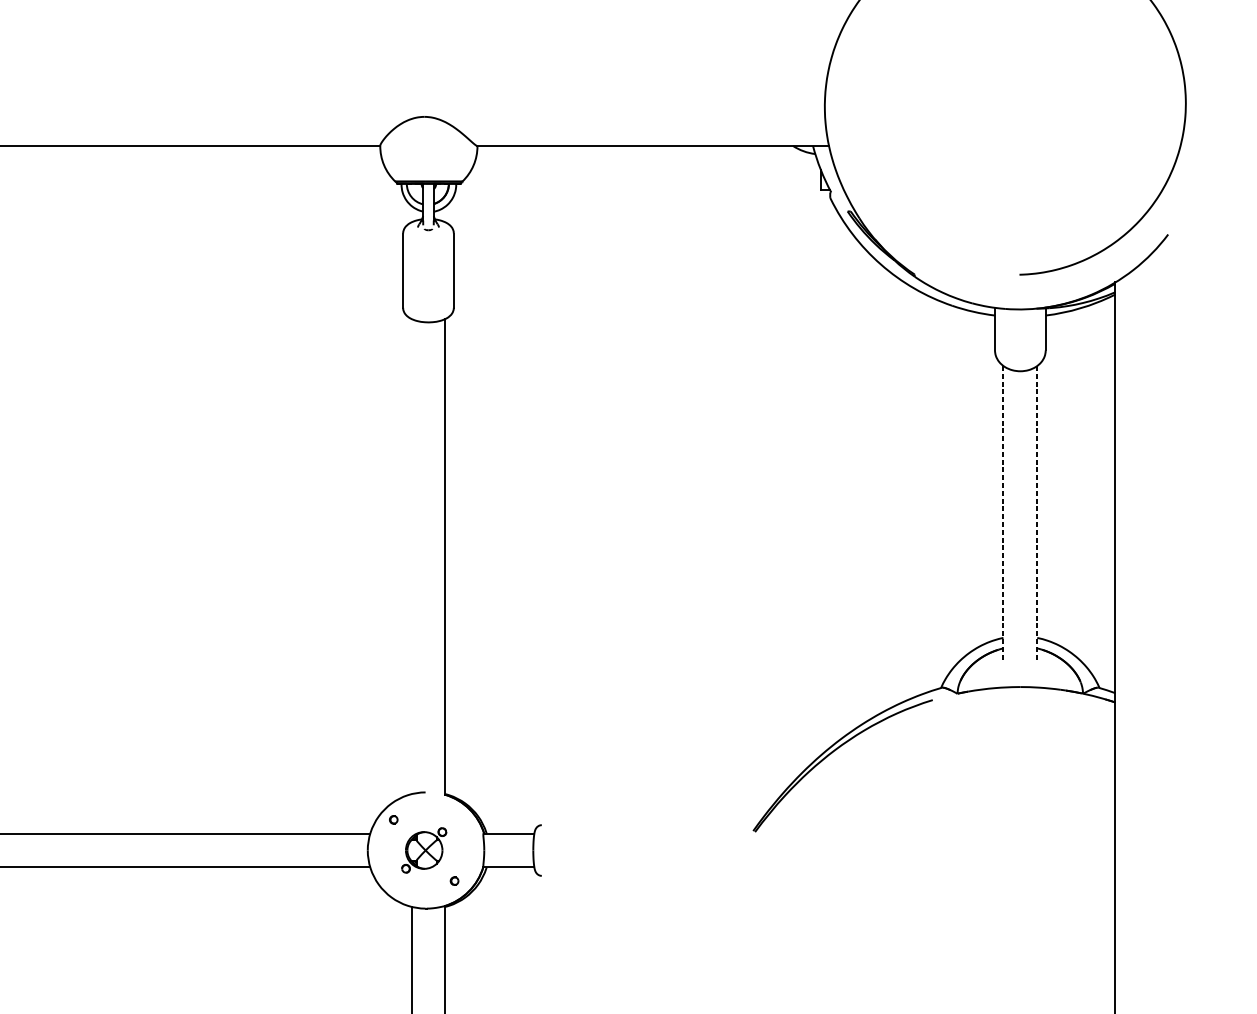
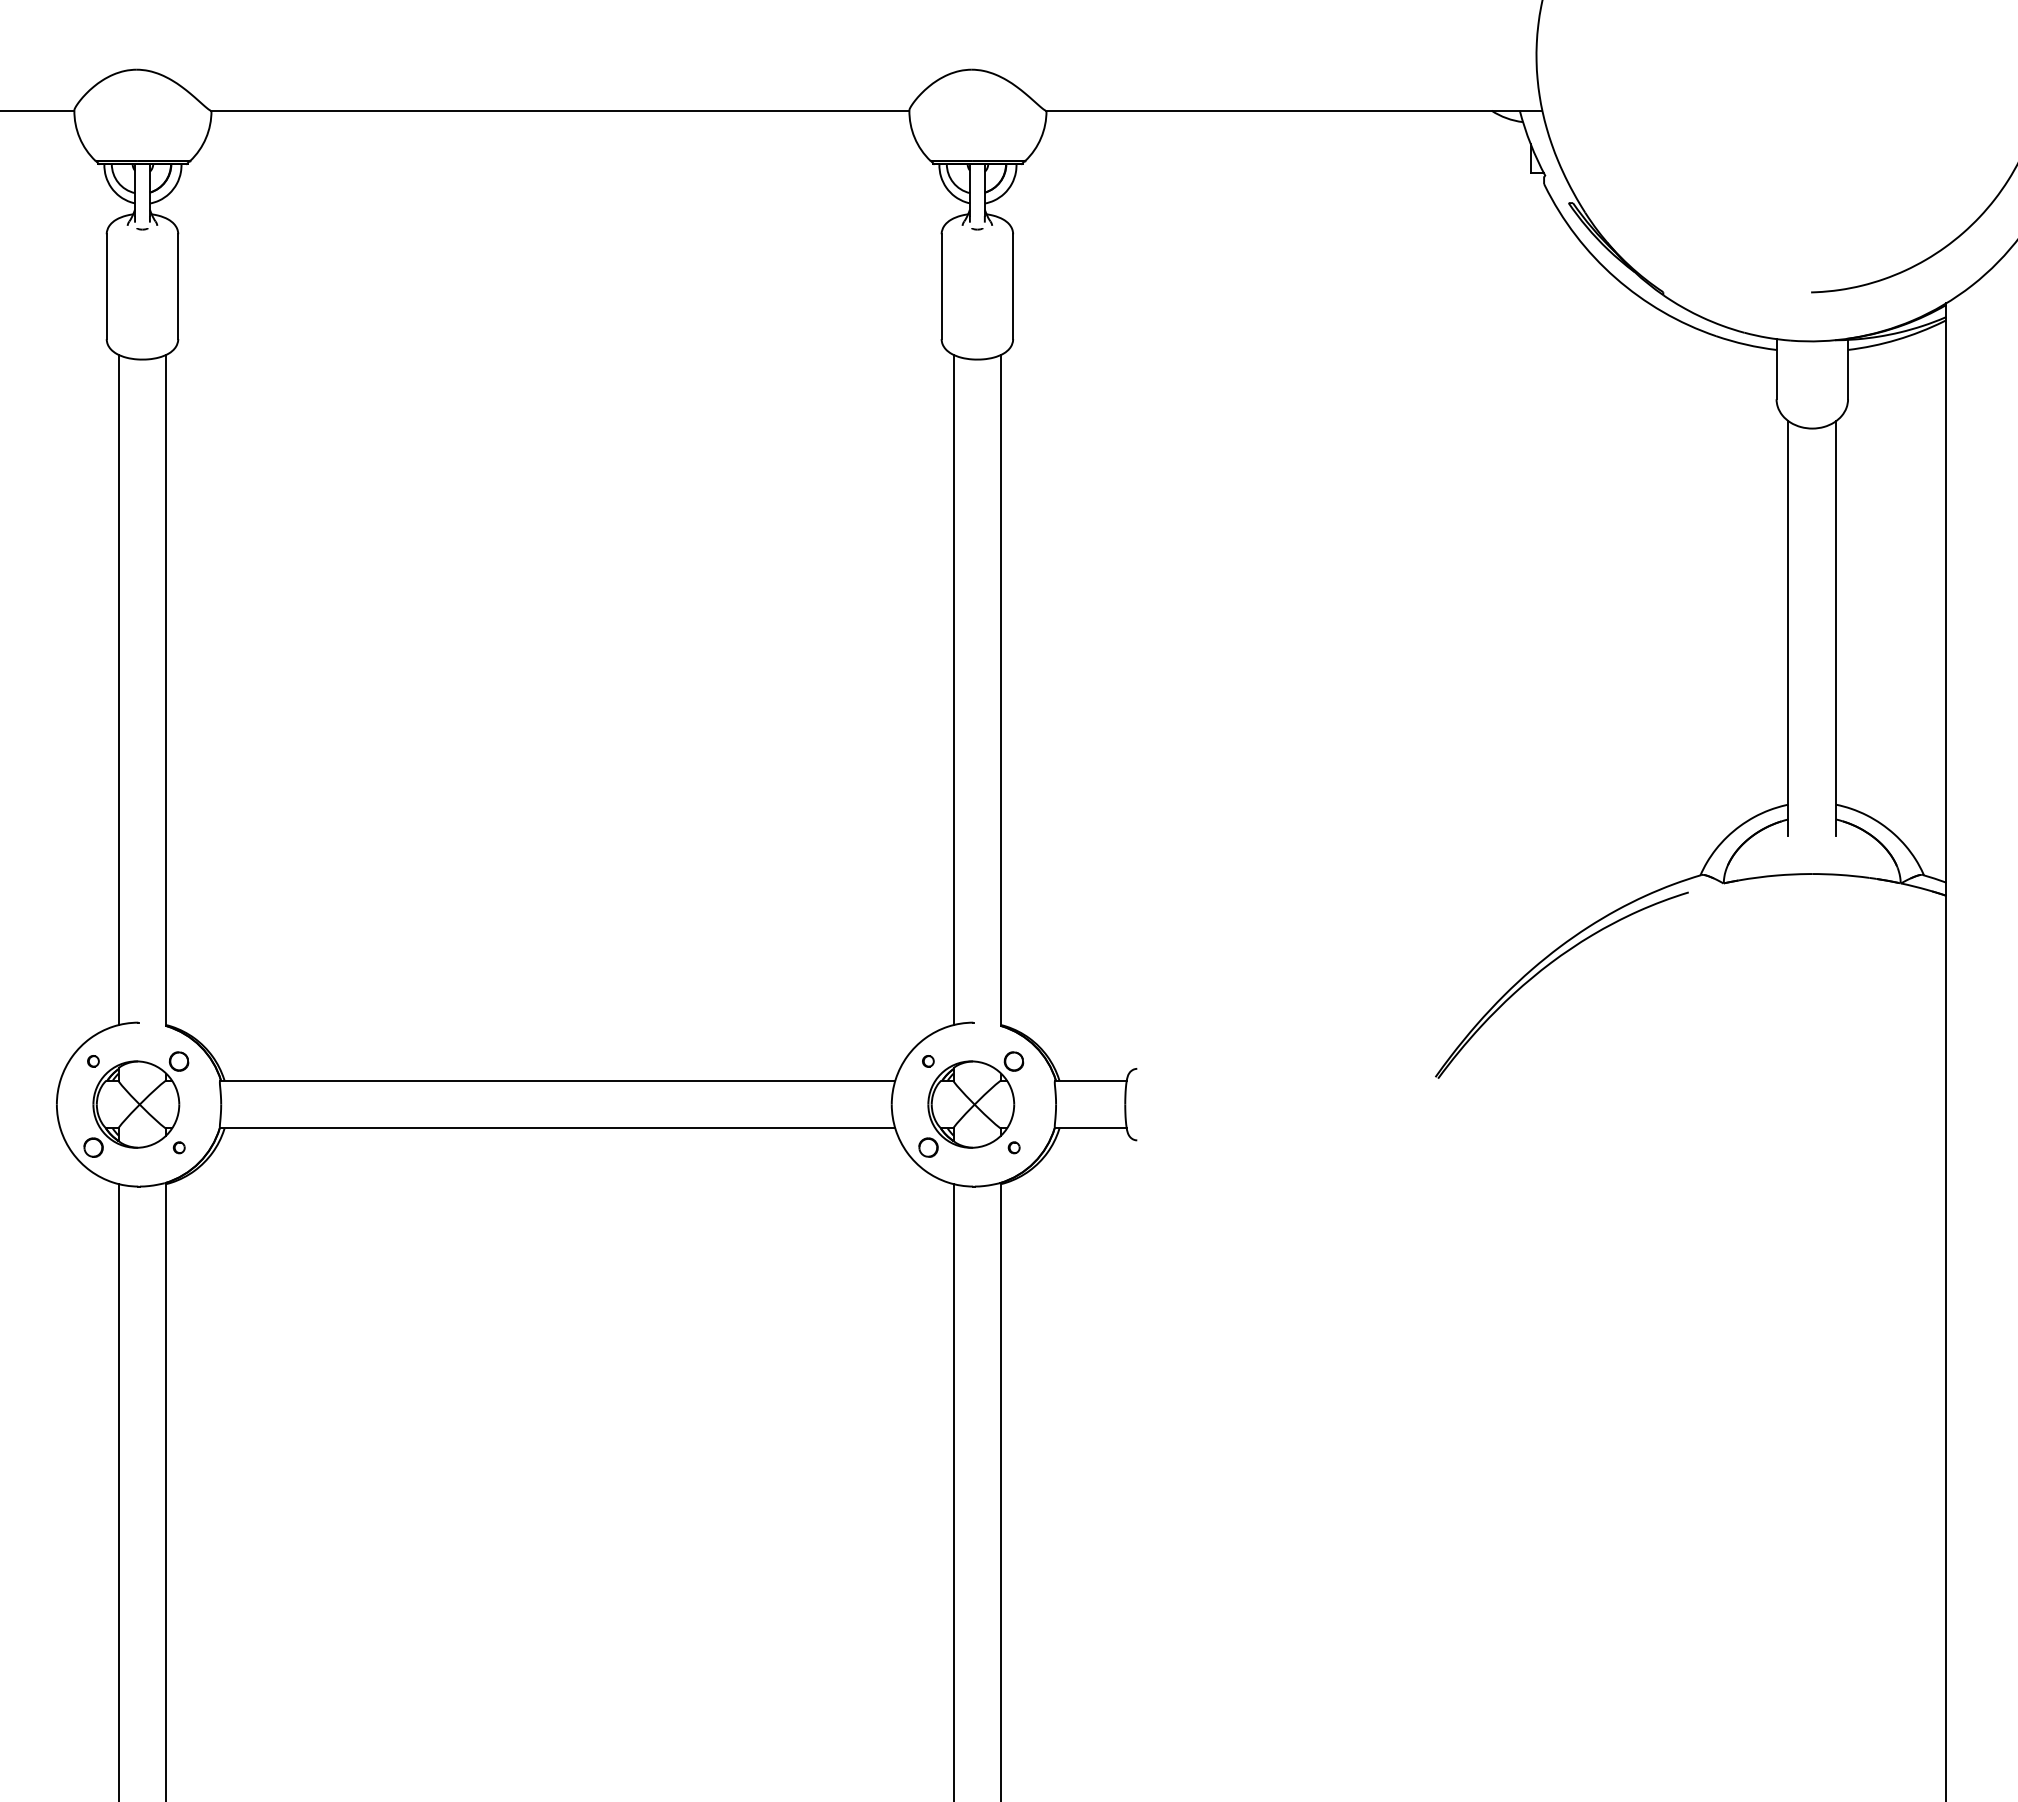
line: (1003, 513) -> (1788, 629), dashed -> solid
line: (1037, 513) -> (1836, 629), dashed -> solid
line: (411, 556) -> (953, 689), added
part: (424, 850) -> (971, 1104), size x1.67

